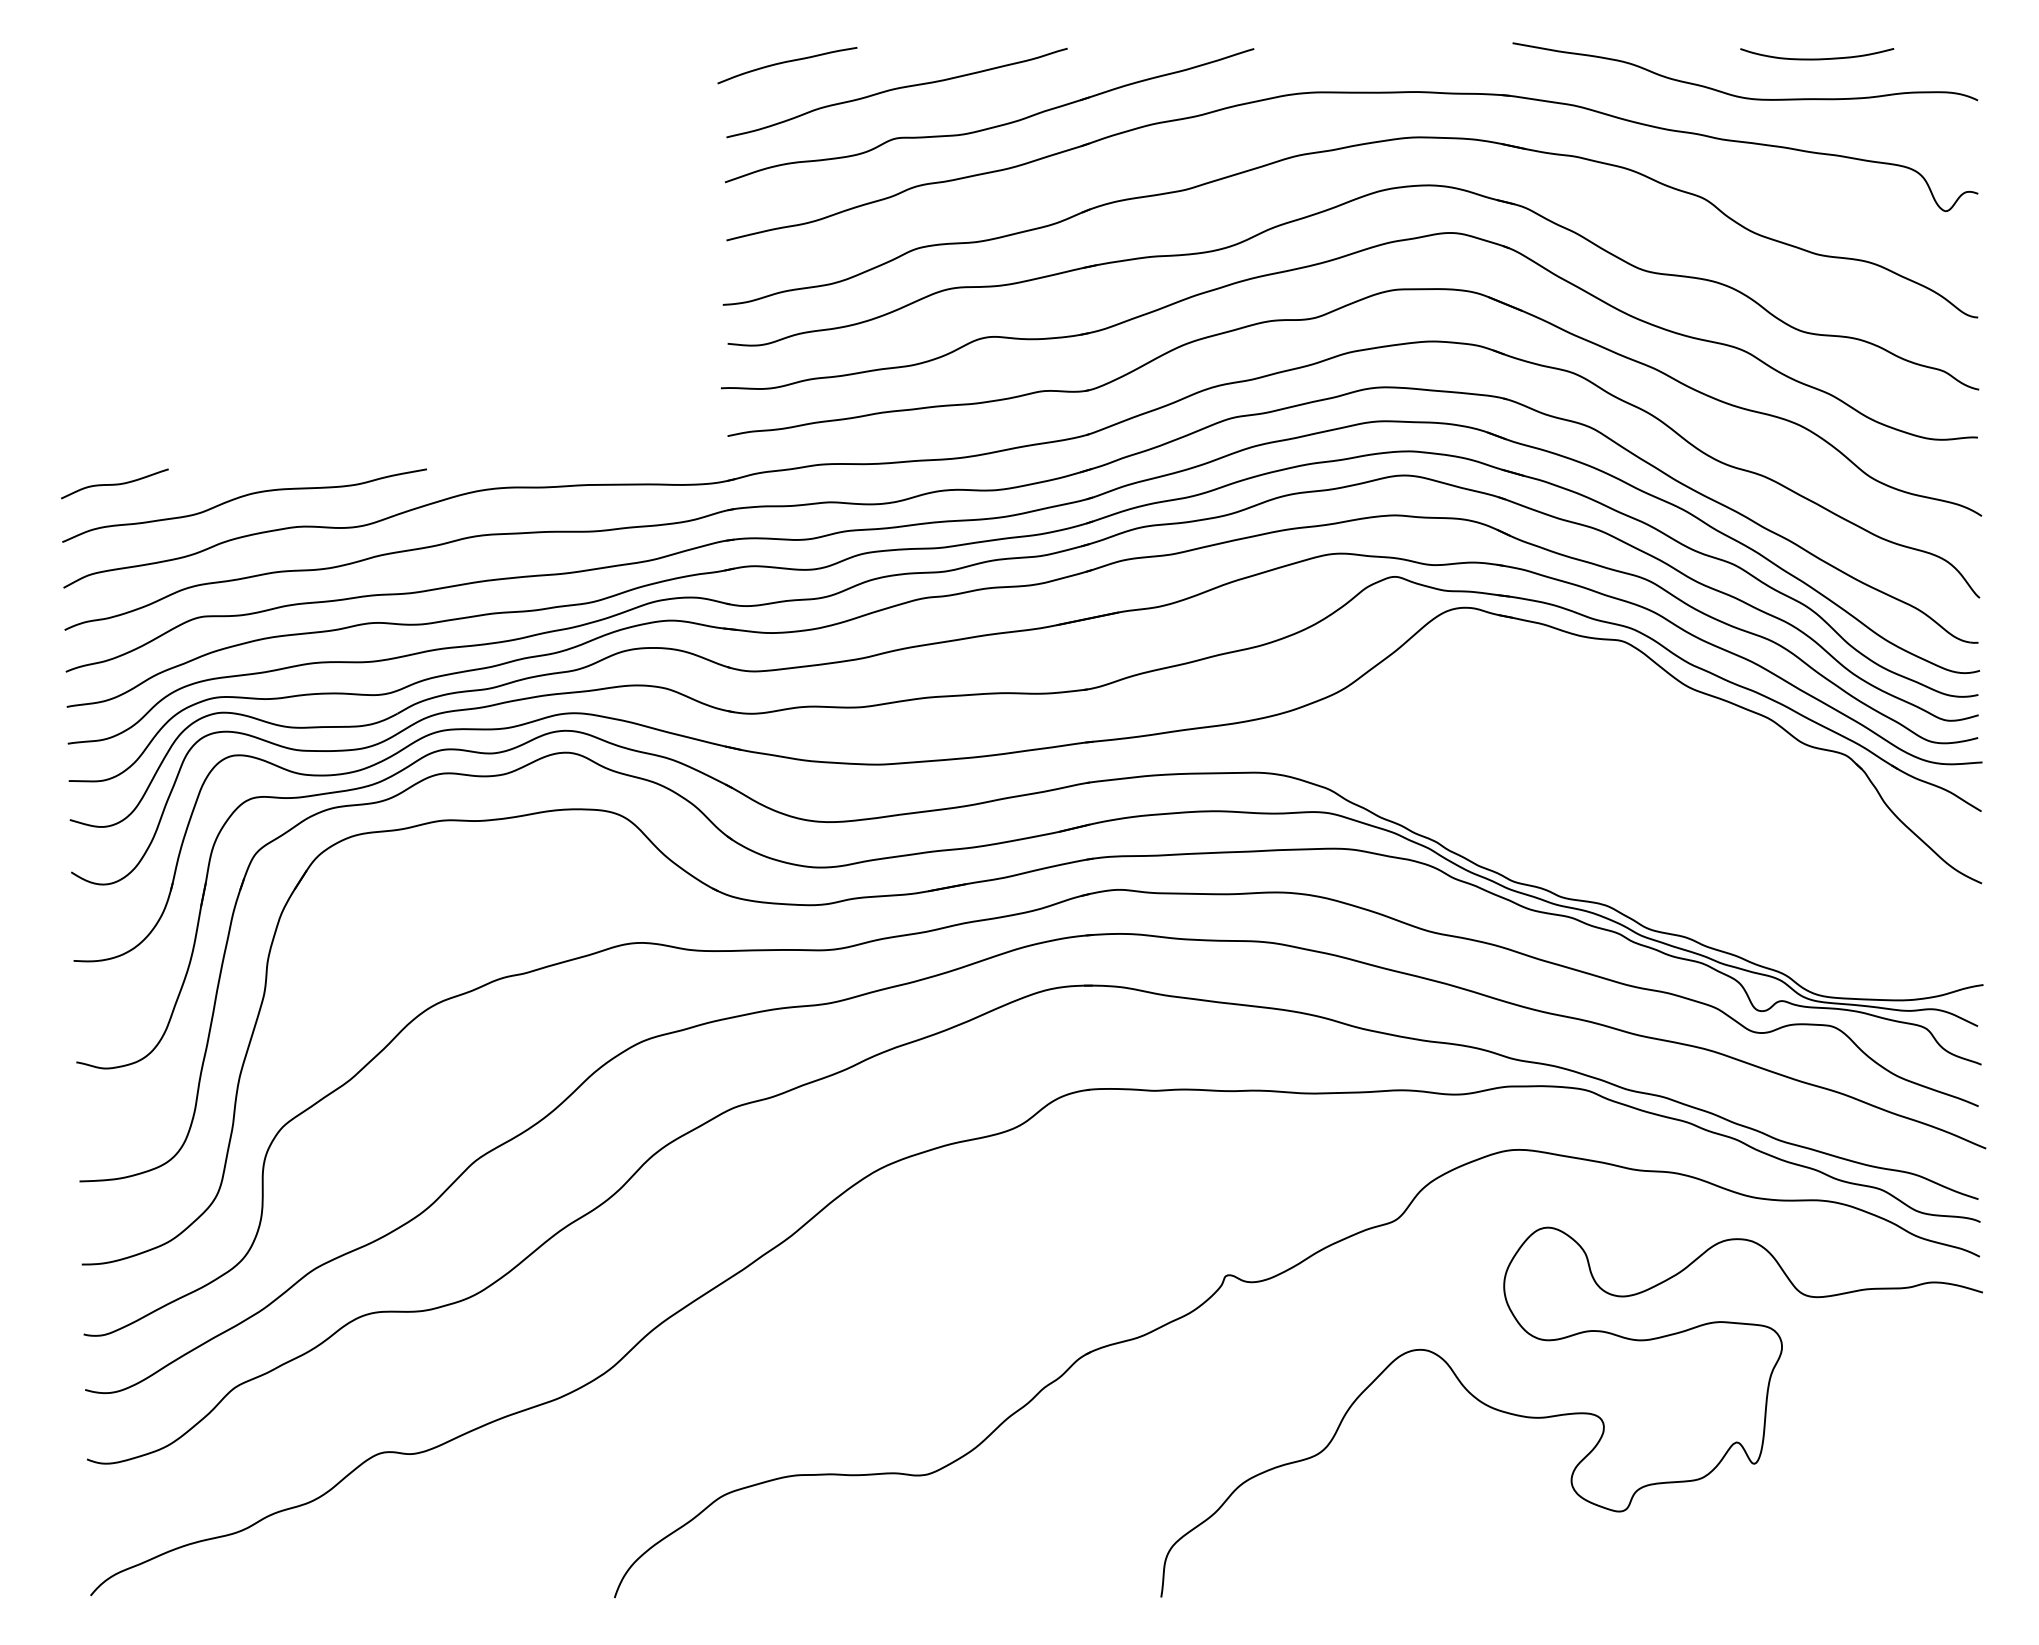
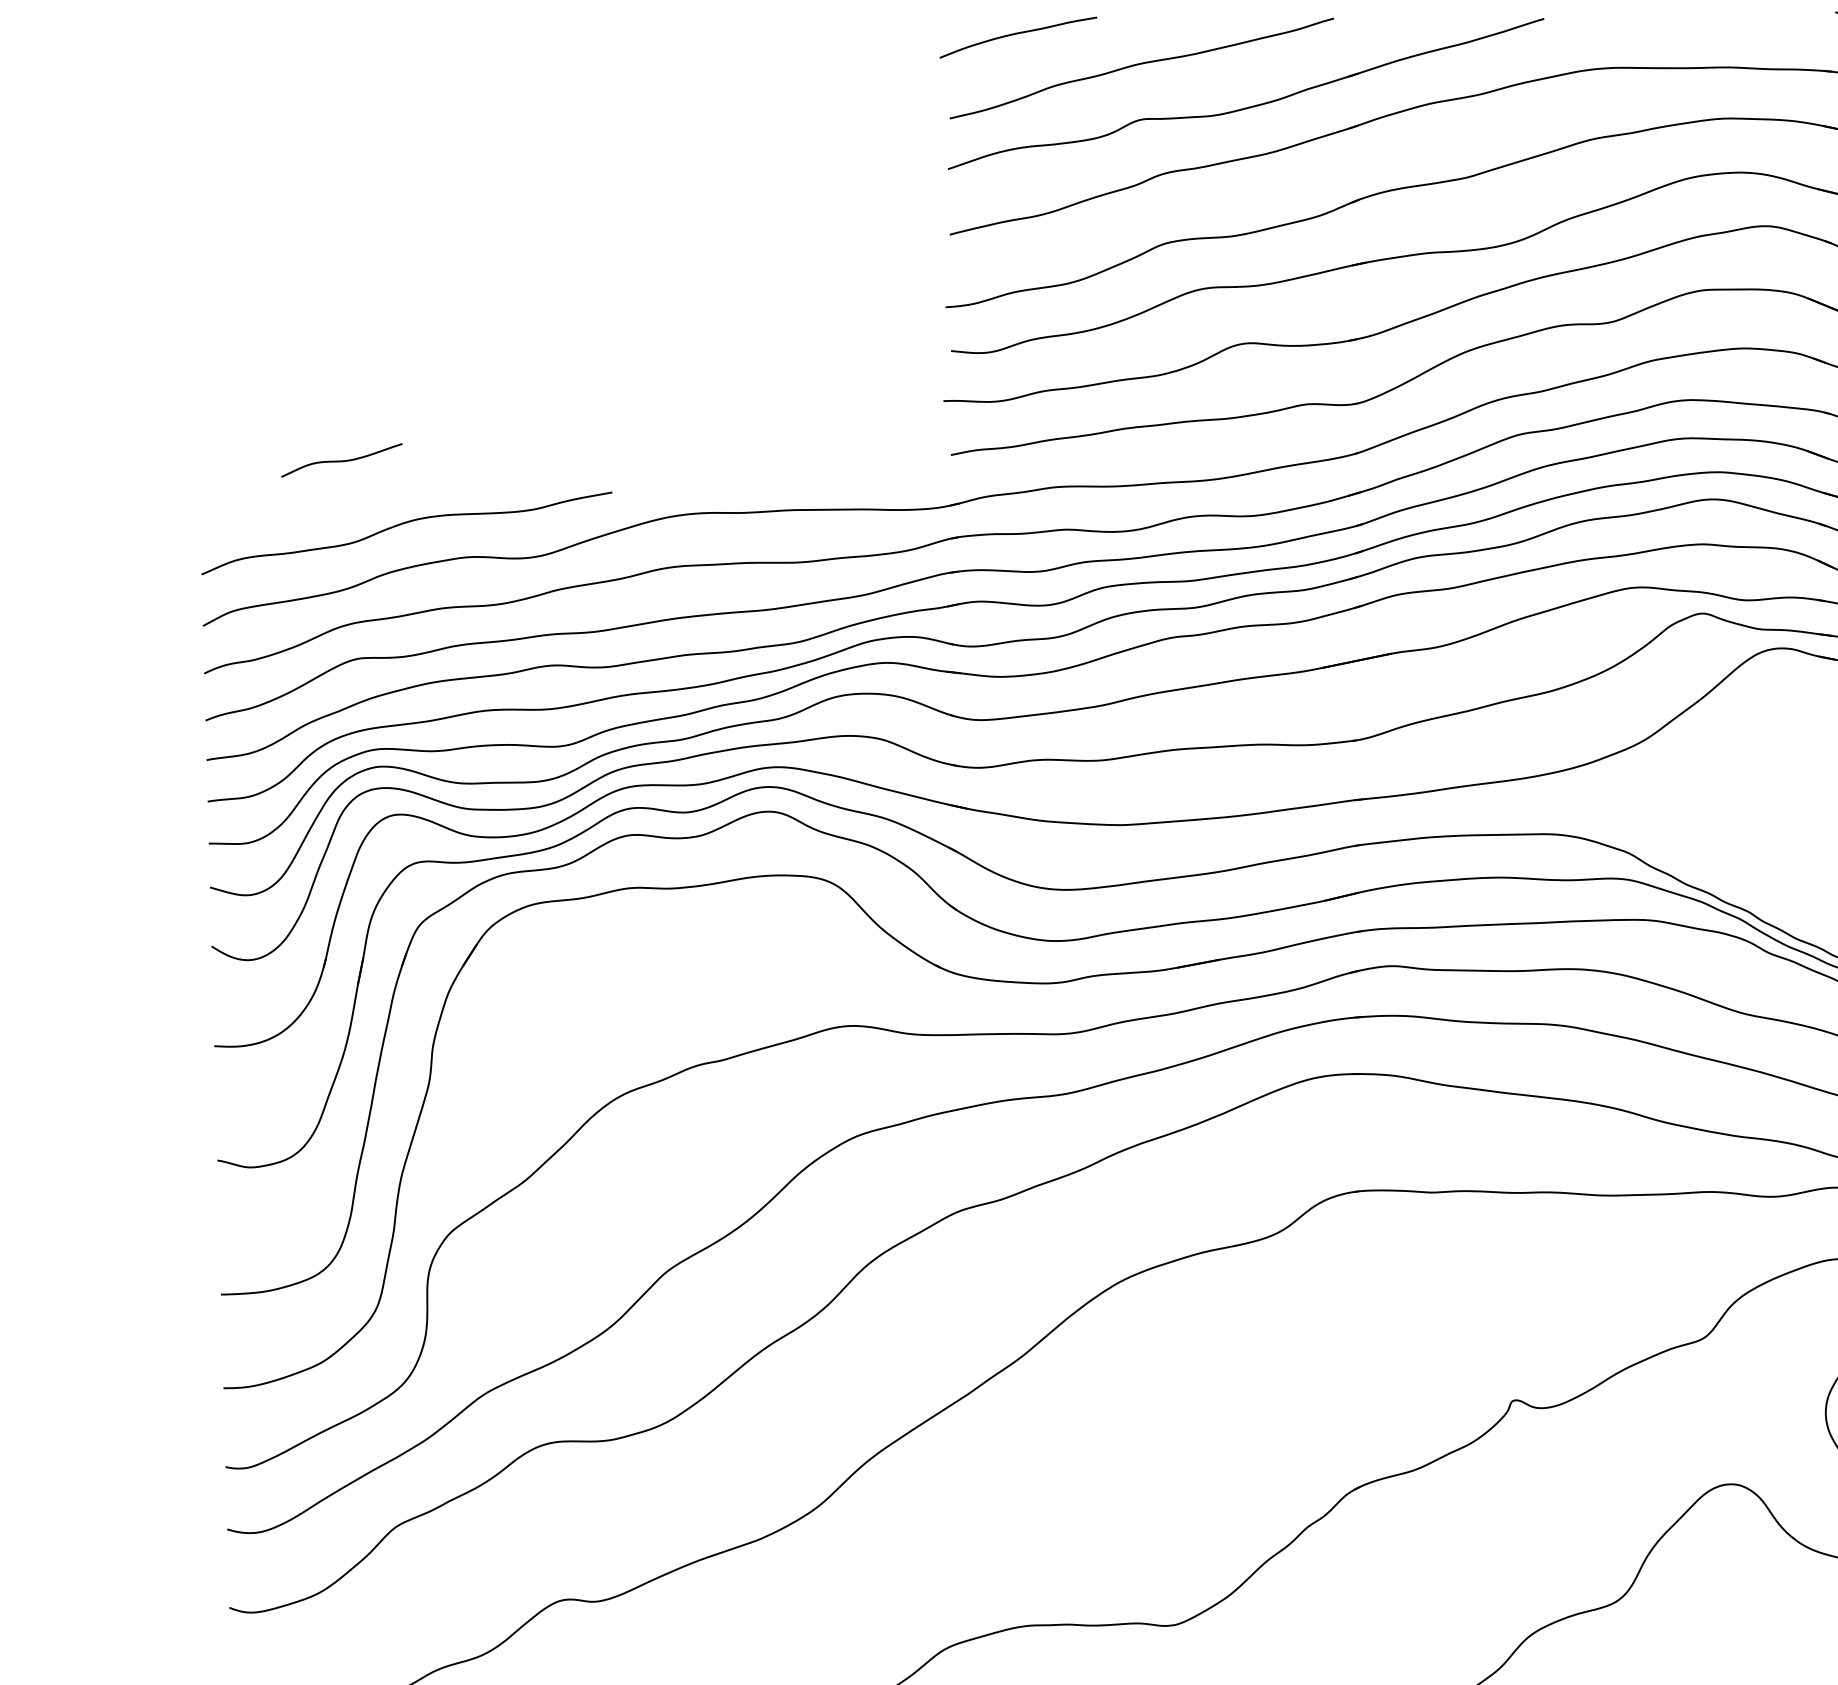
curve: (114, 483) -> (341, 459), moved

